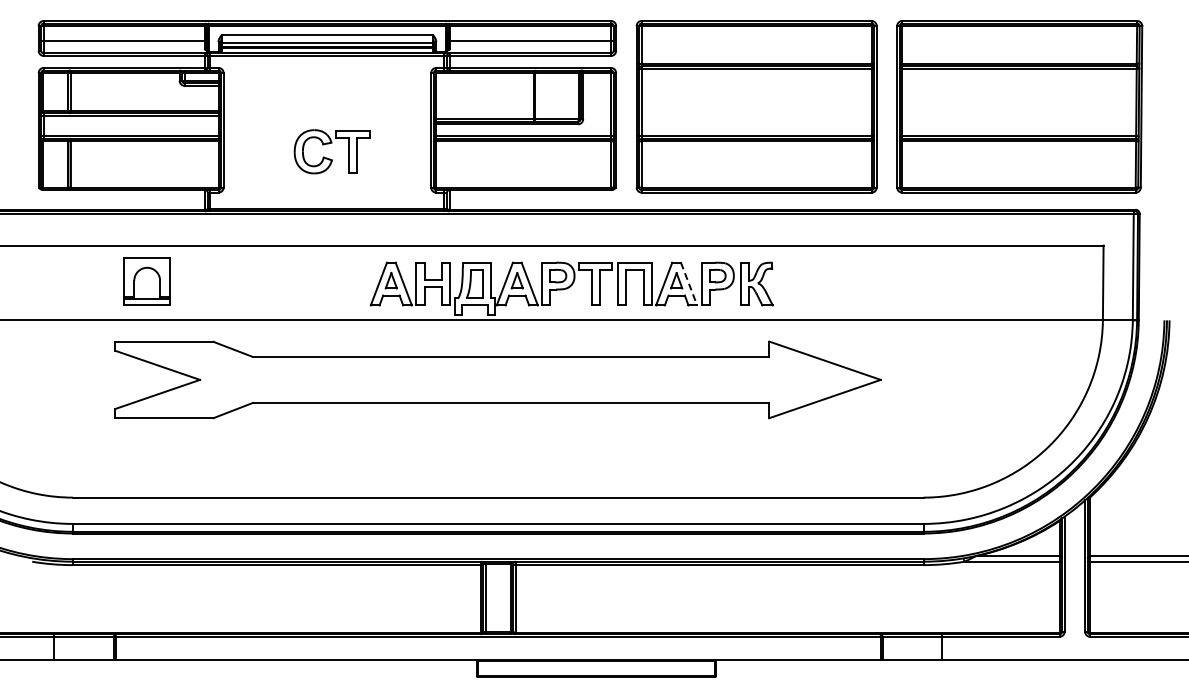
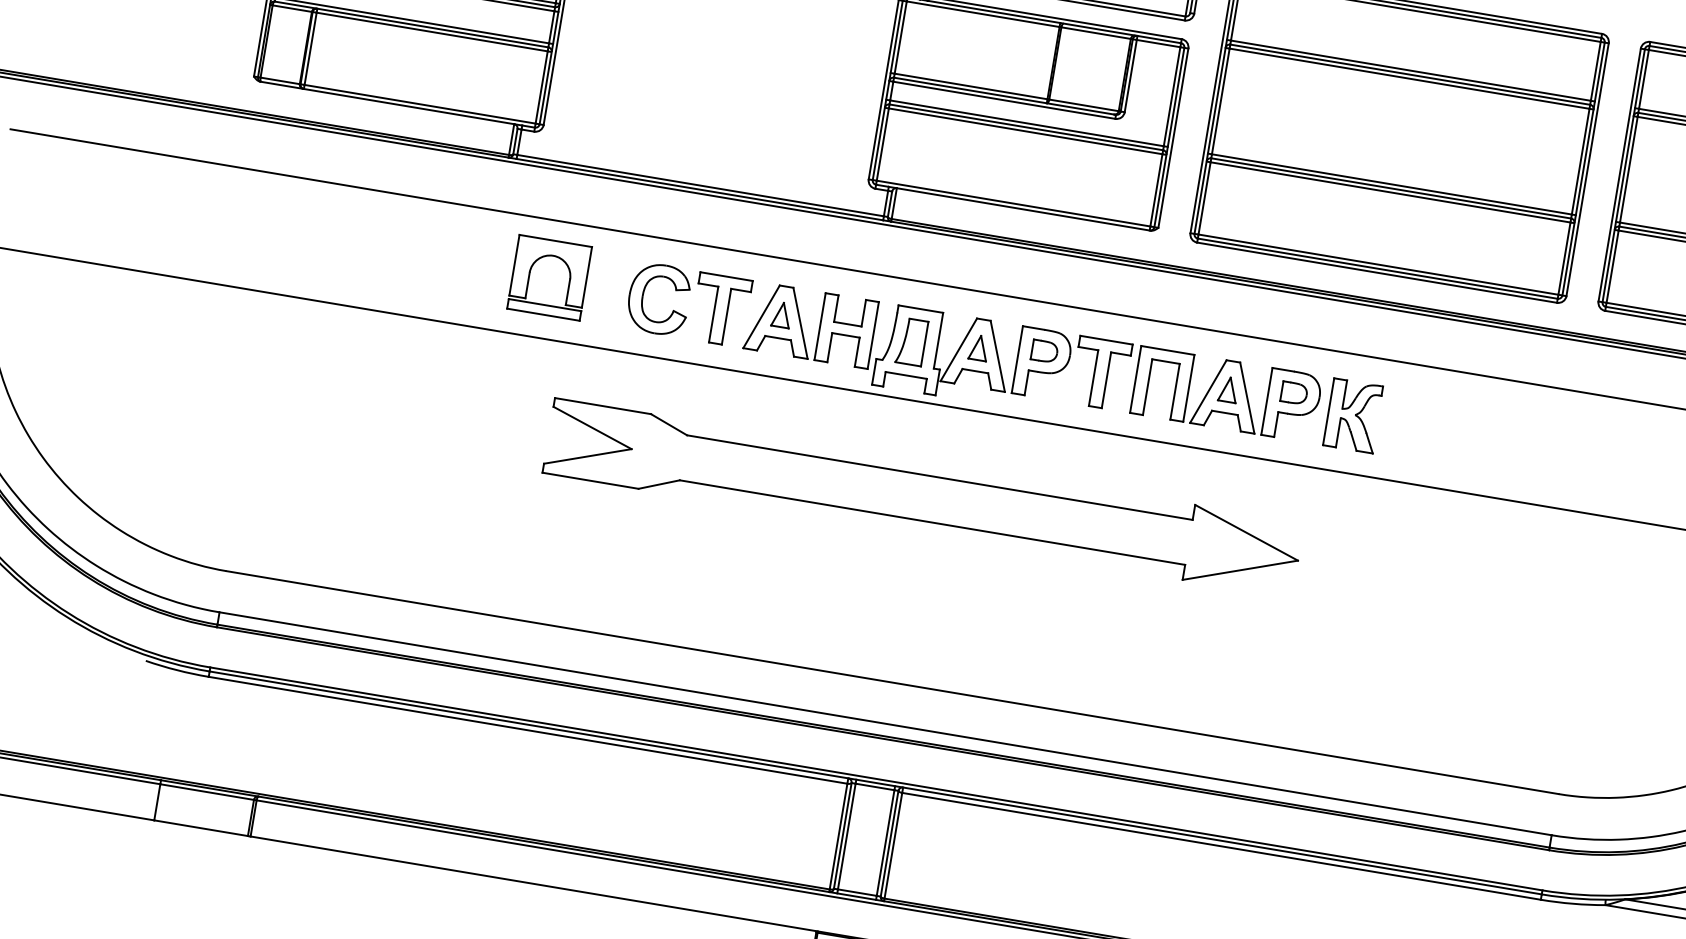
part: (330, 158) -> (684, 314), moved
part: (146, 281) -> (548, 277), moved
line: (689, 284) -> (1247, 398), dashed -> solid
part: (498, 379) -> (923, 497), size x0.62

